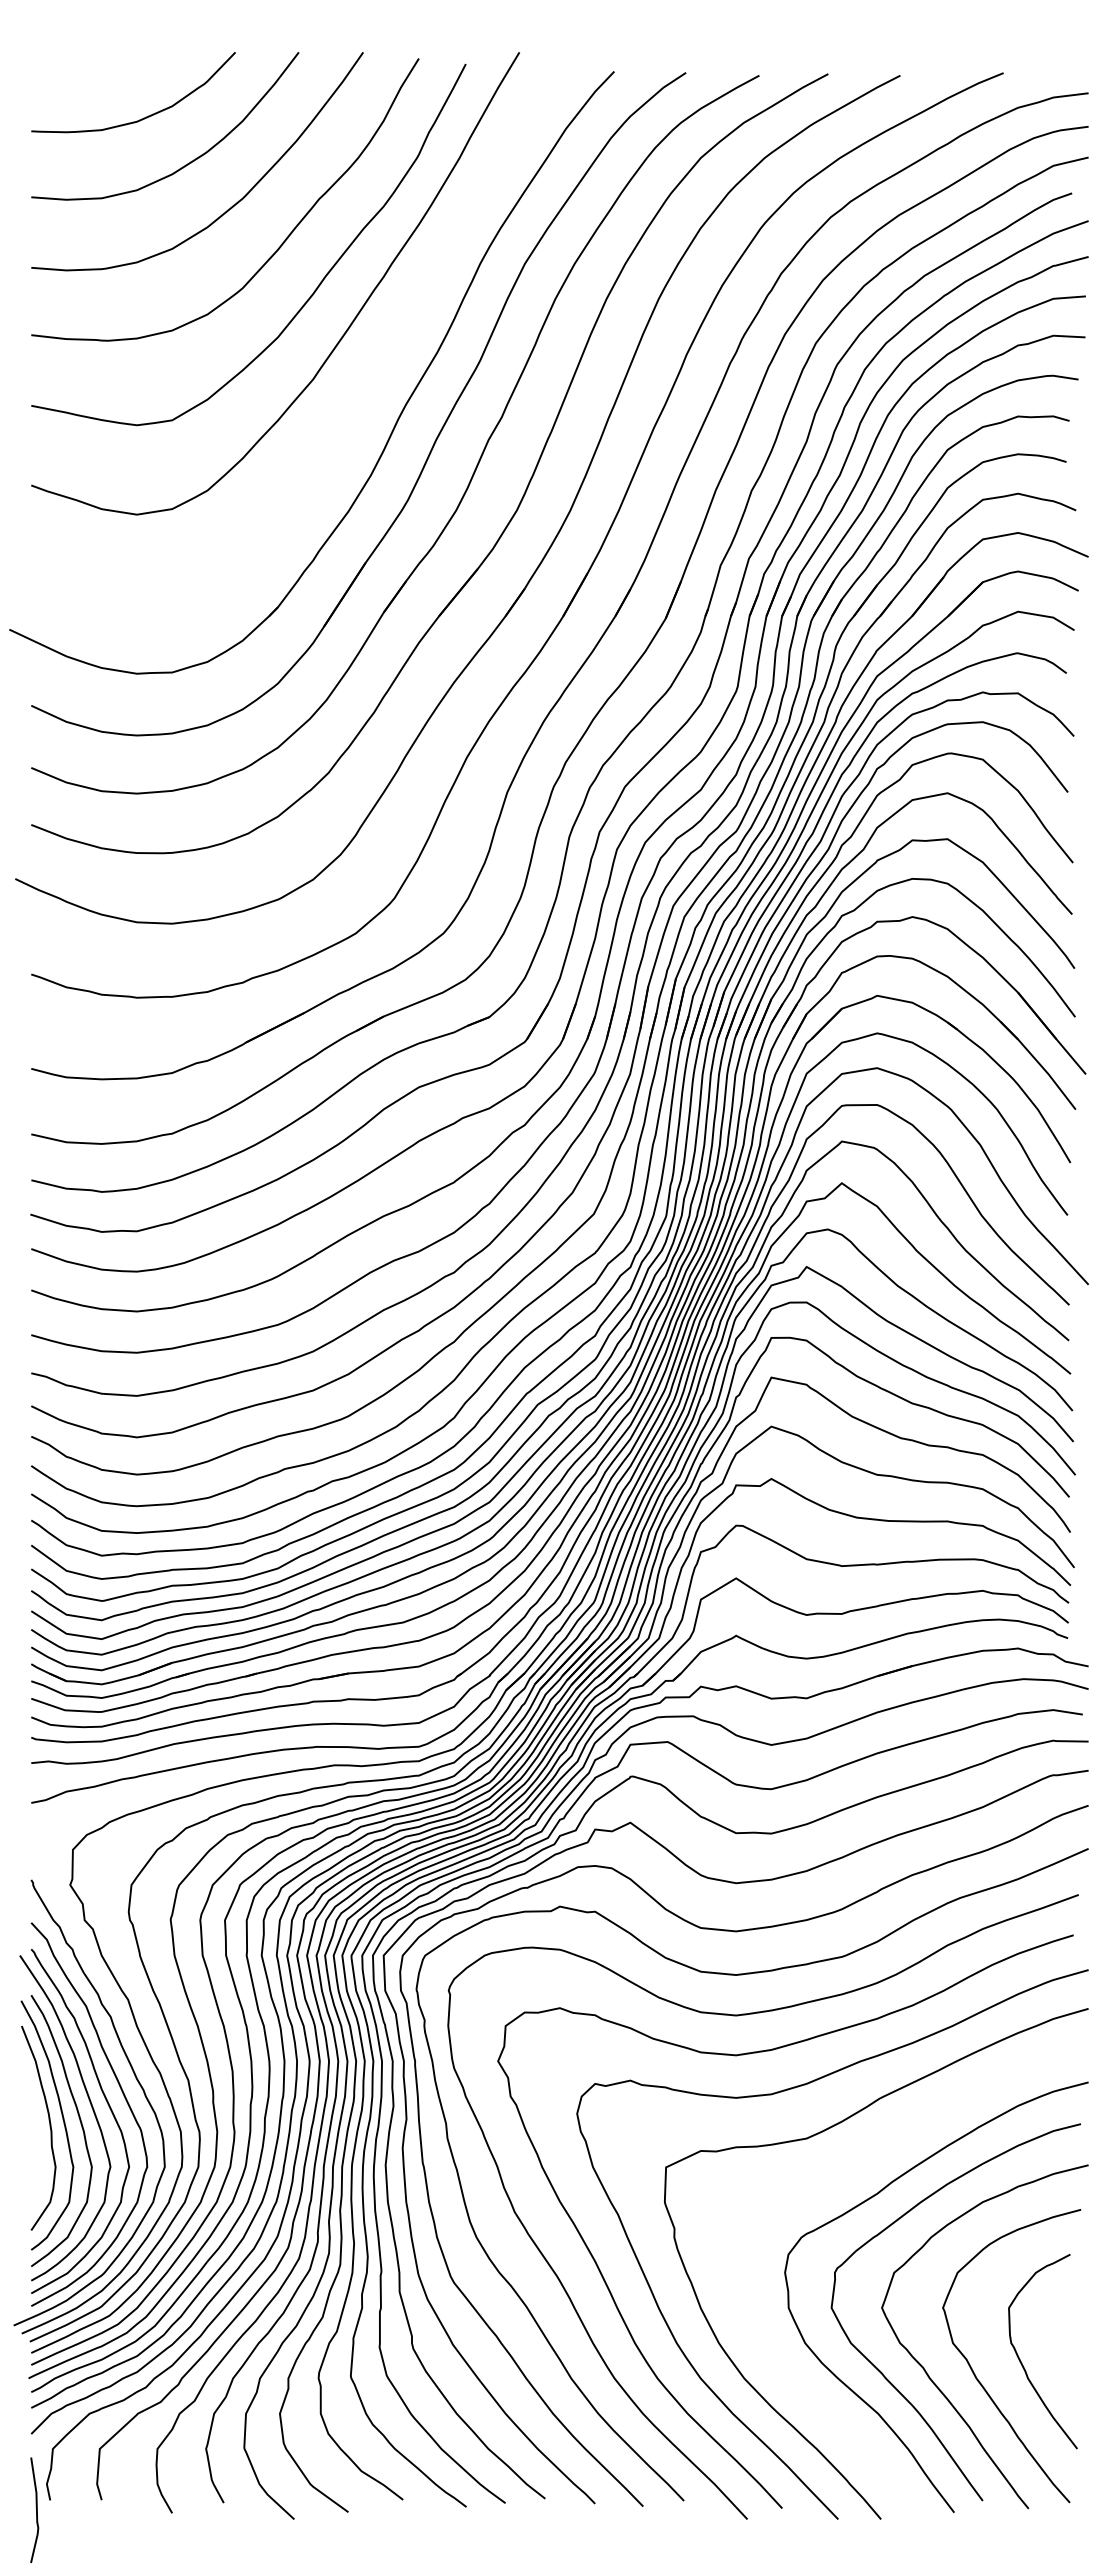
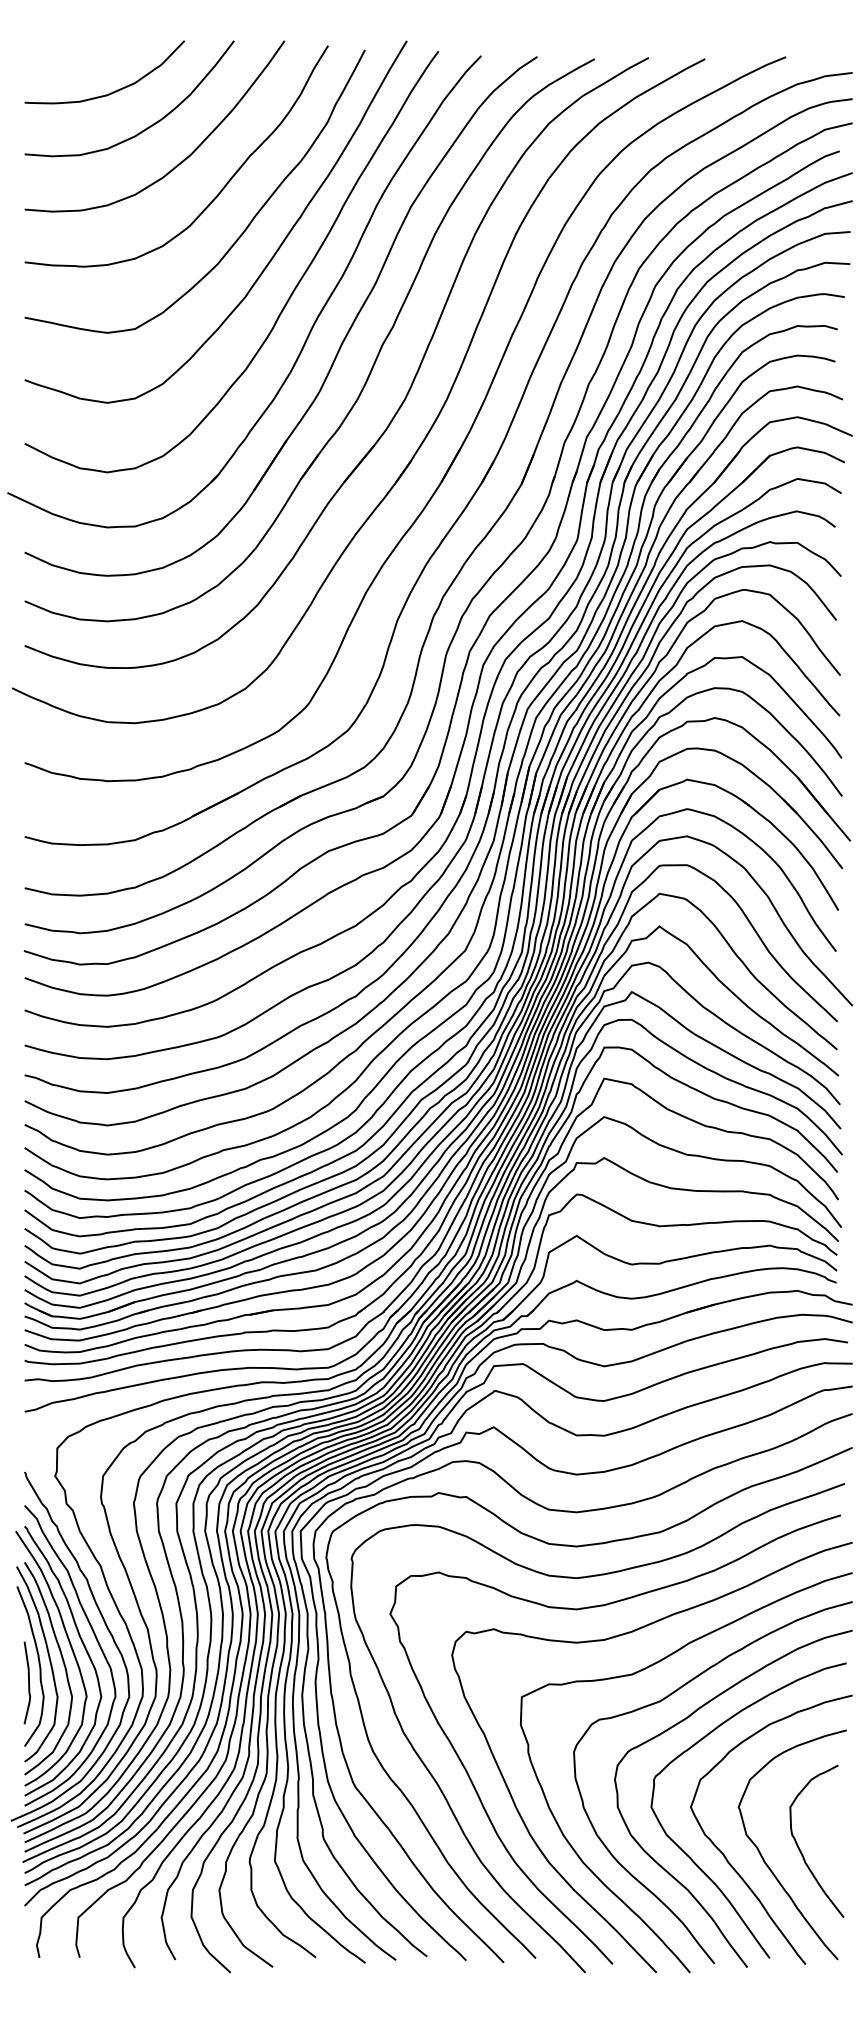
curve: (368, 380) -> (288, 297), added
curve: (848, 2170) -> (664, 1699), added
curve: (36, 2509) -> (28, 1682), moved

